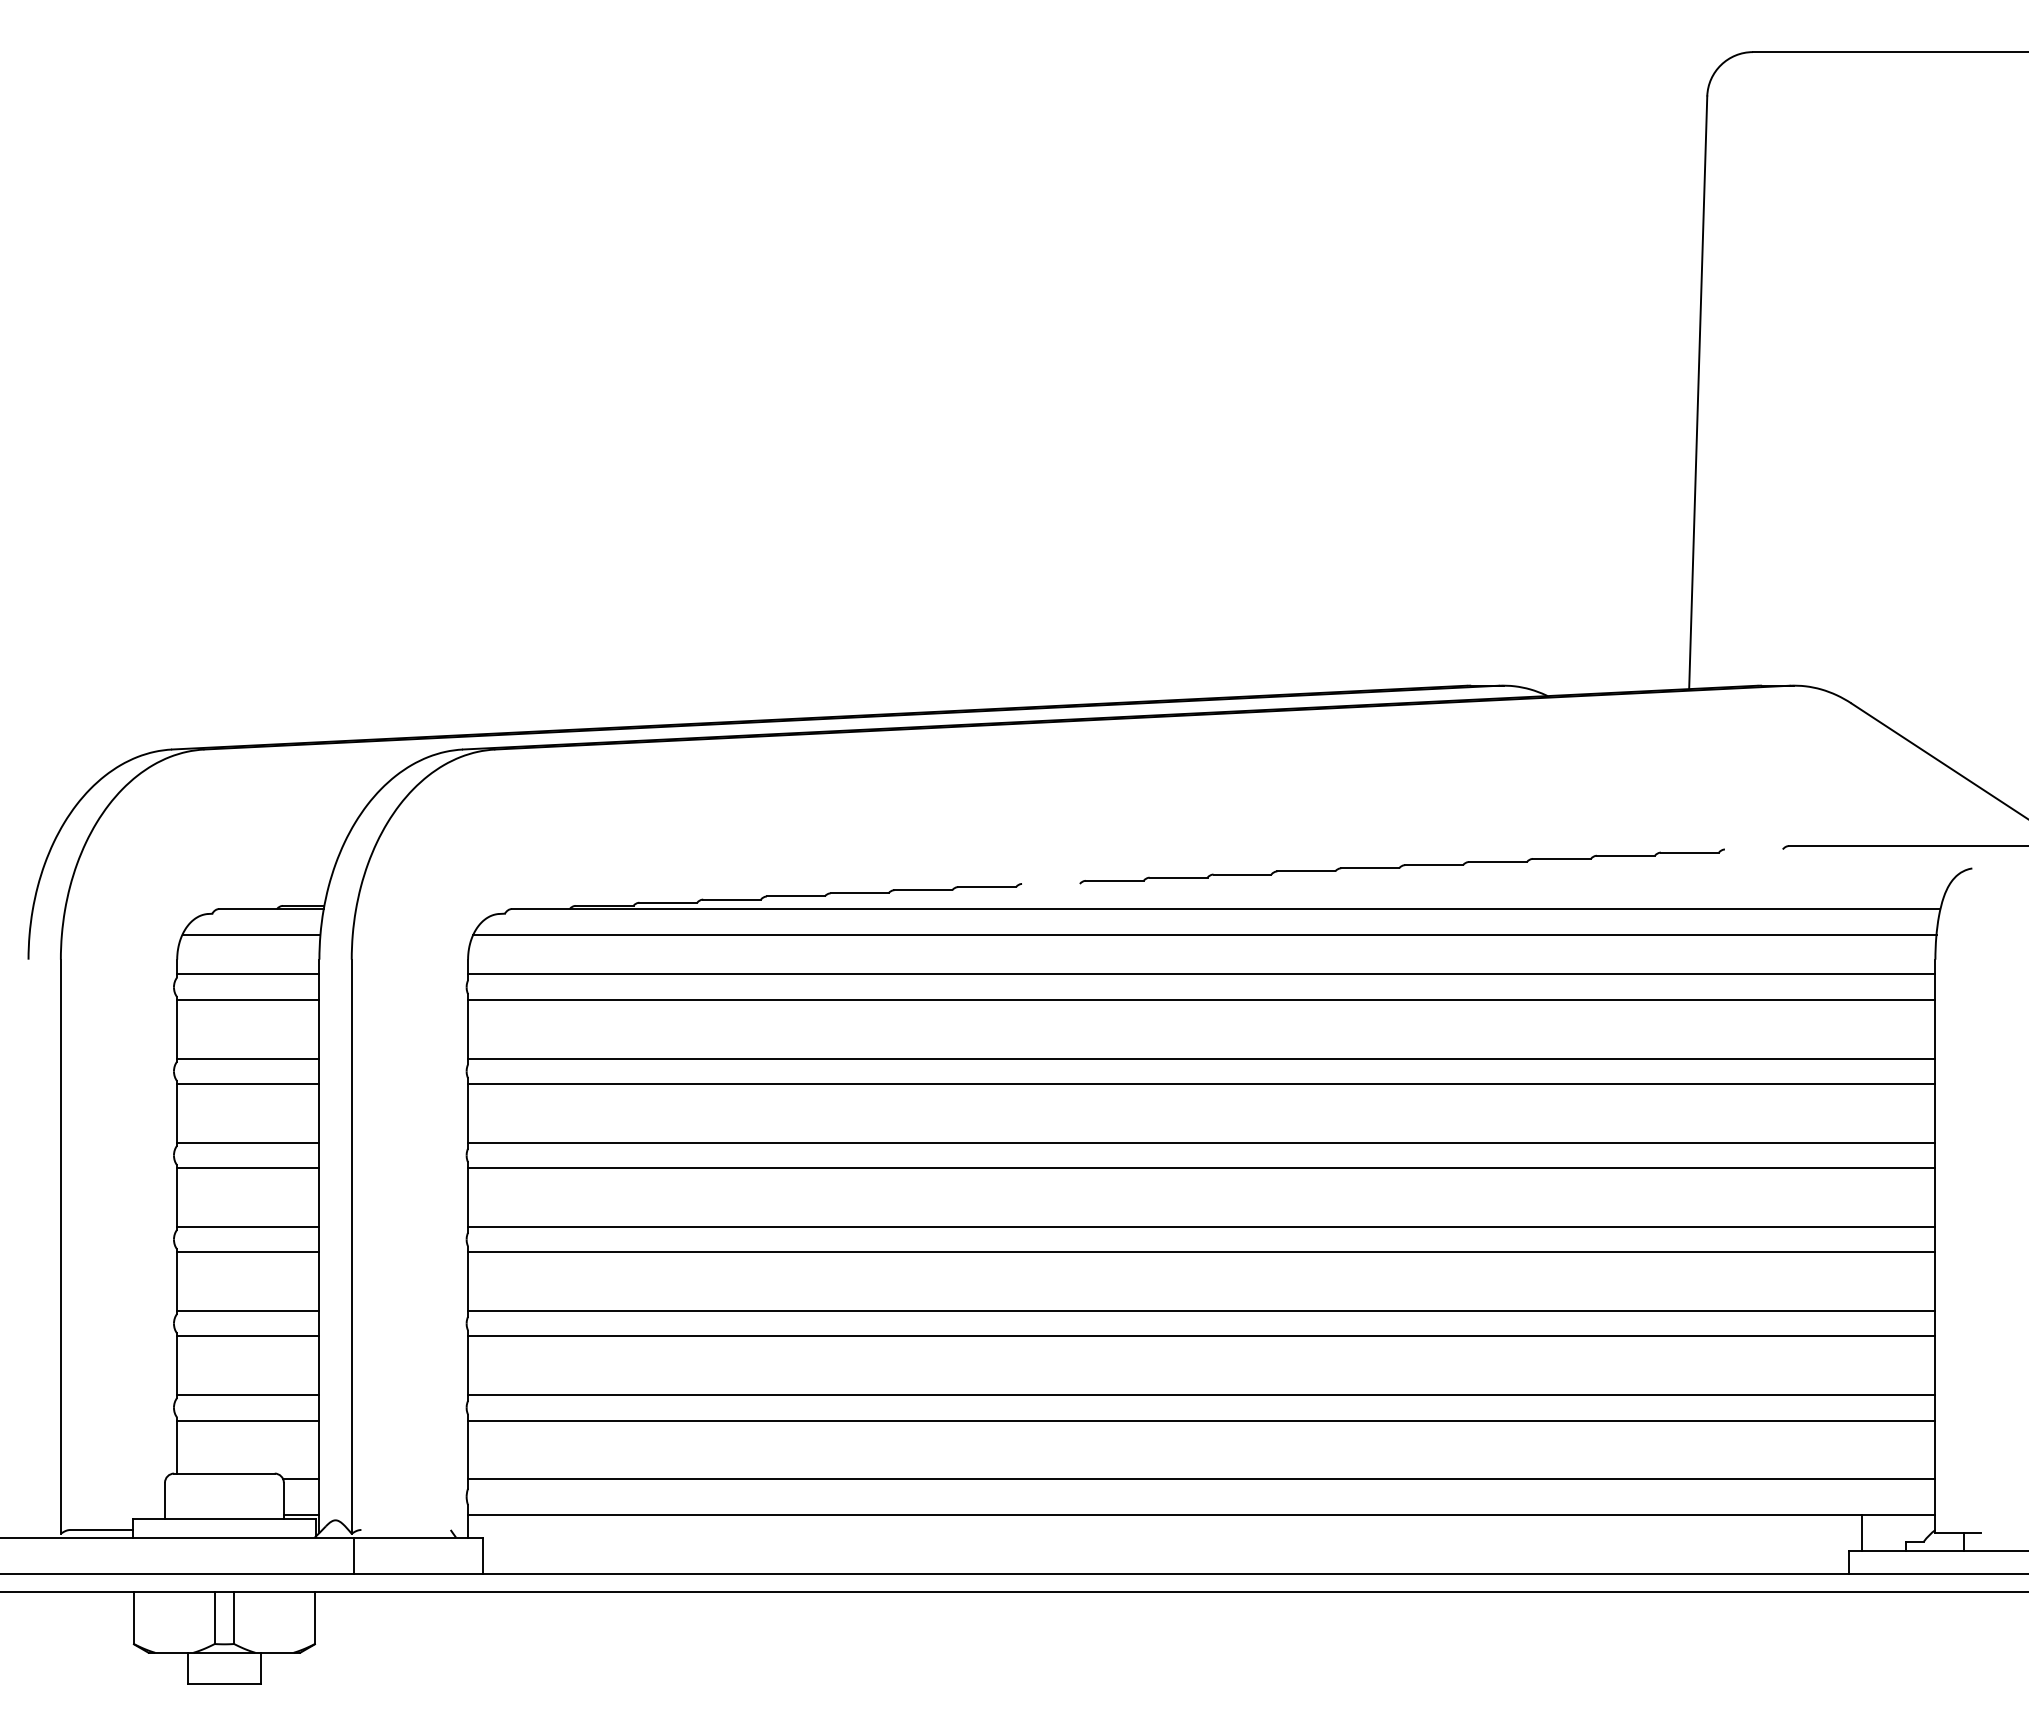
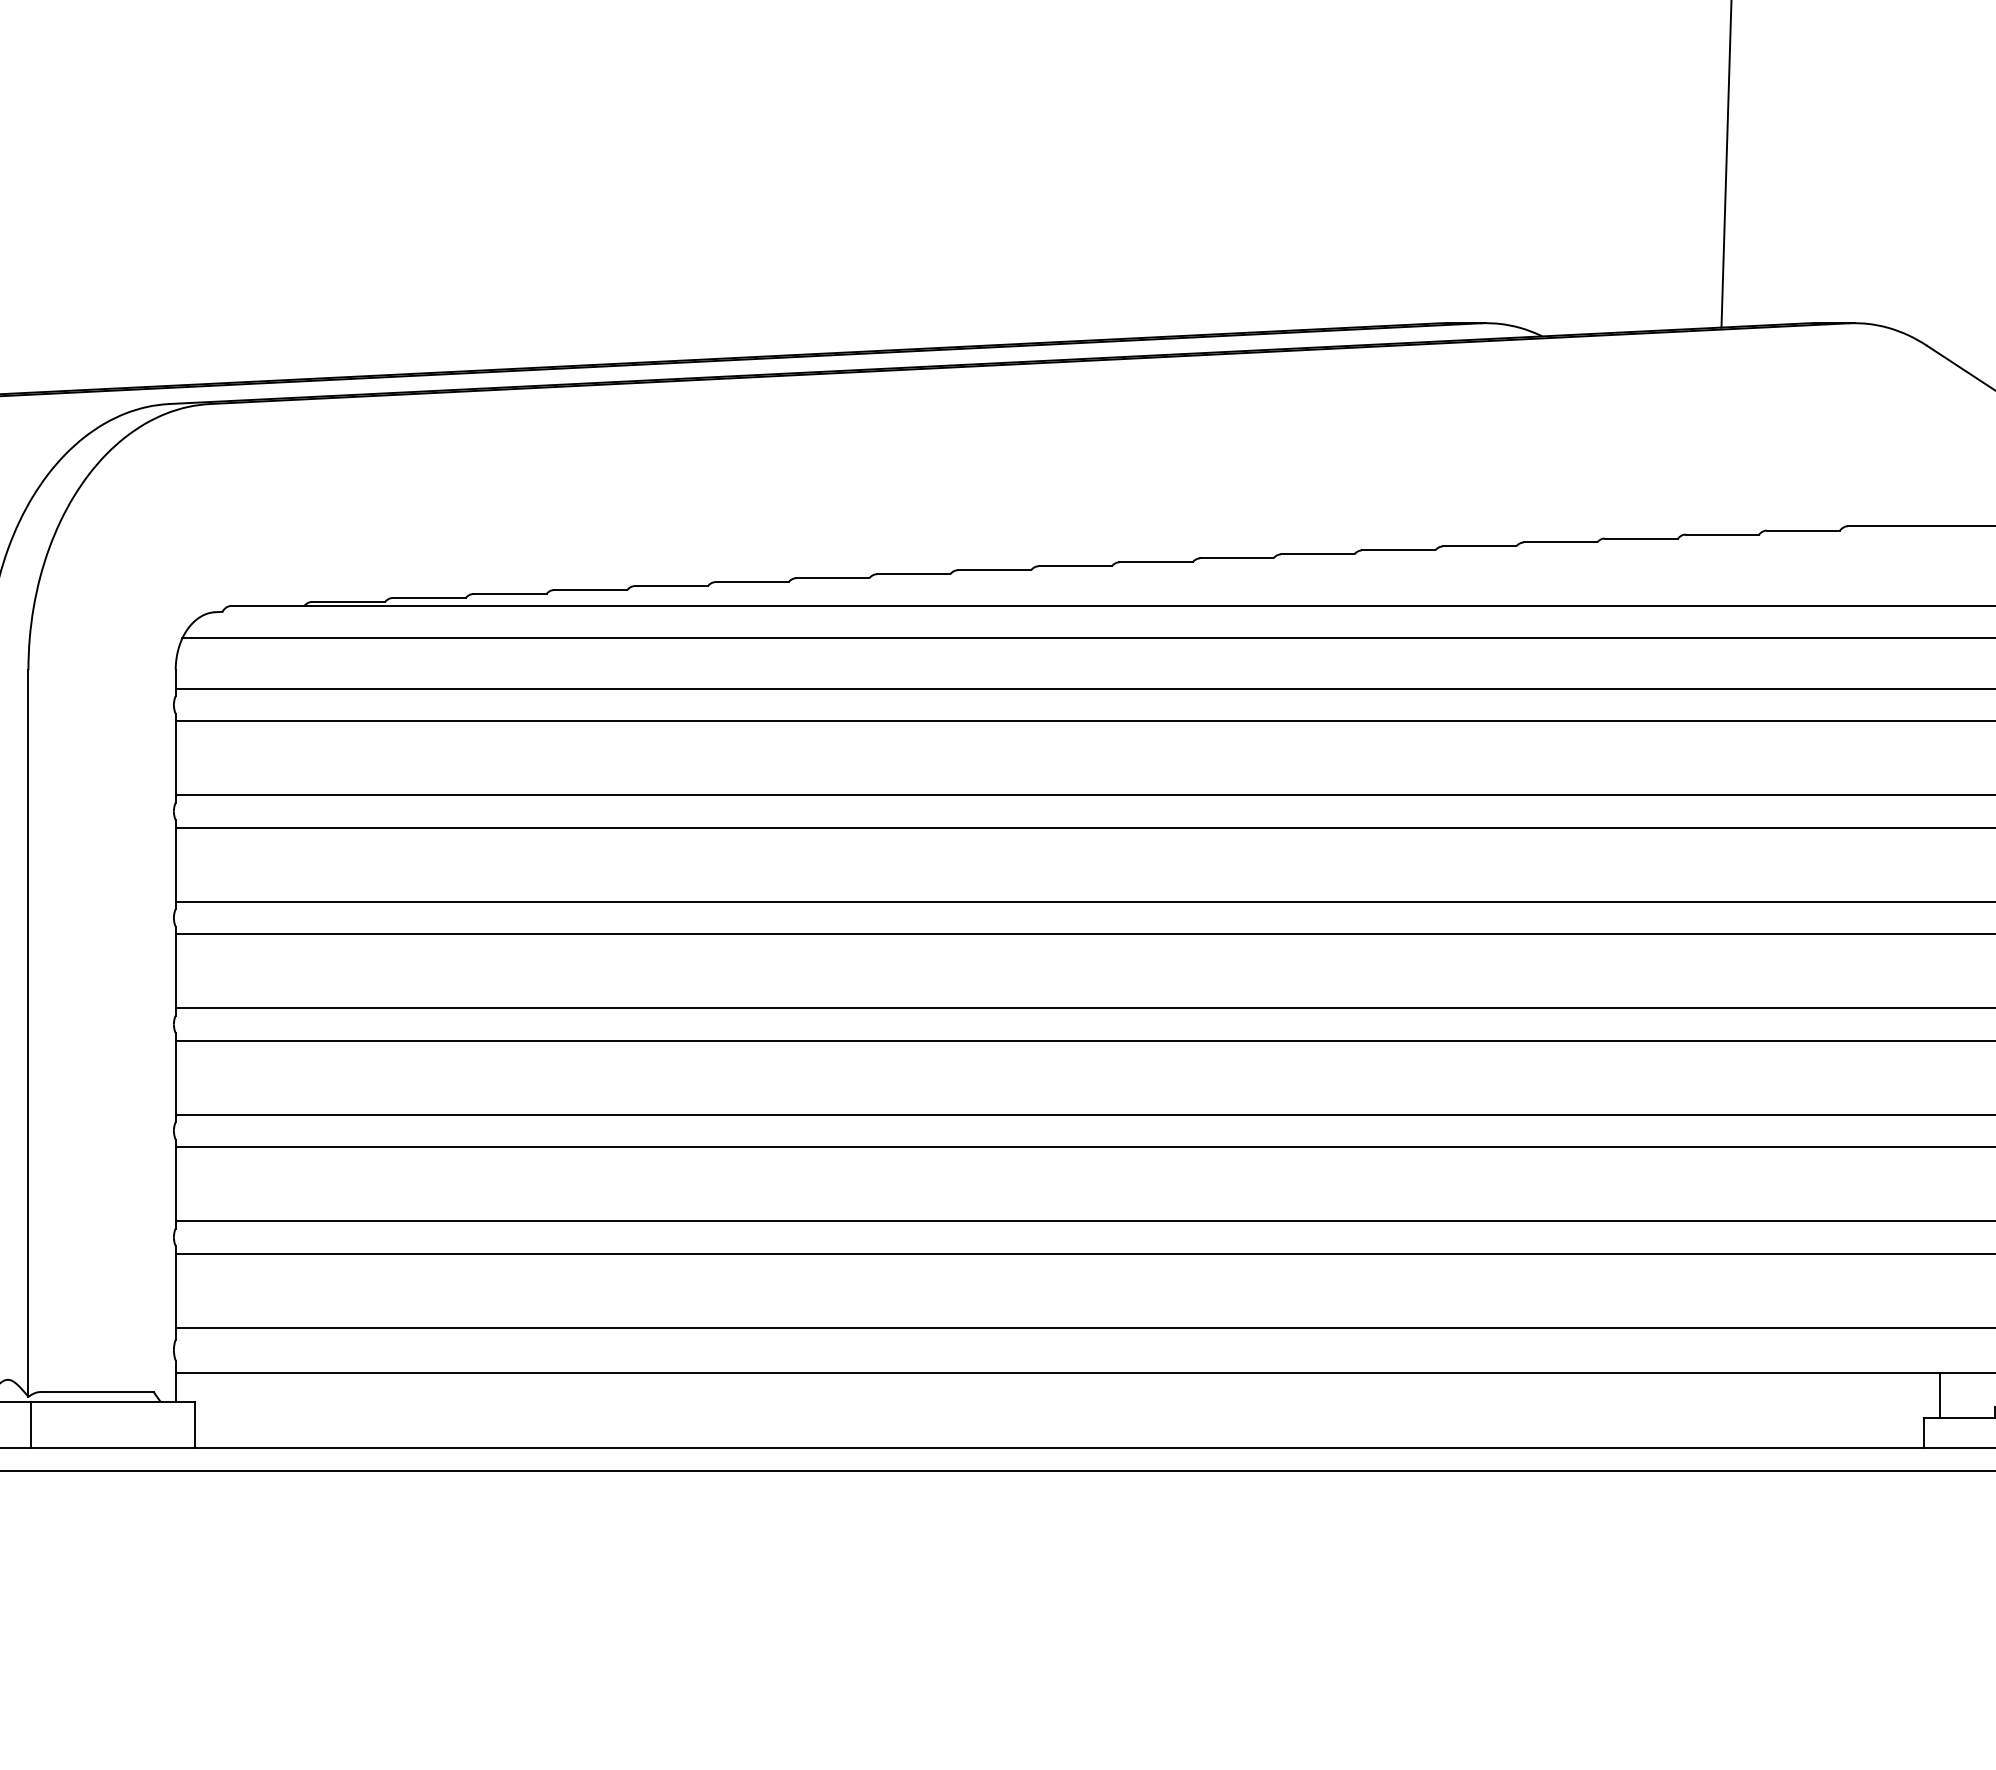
line: (1753, 849) -> (1802, 530), added
line: (1050, 883) -> (912, 573), added
line: (405, 1529) -> (96, 1391), added

